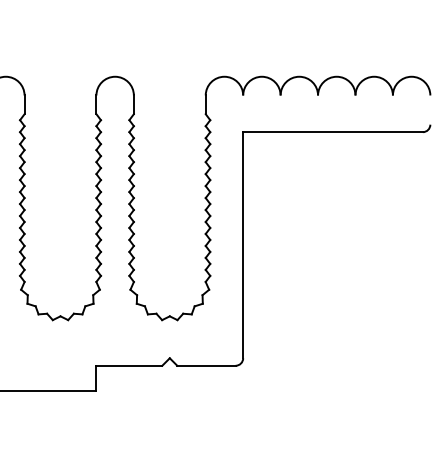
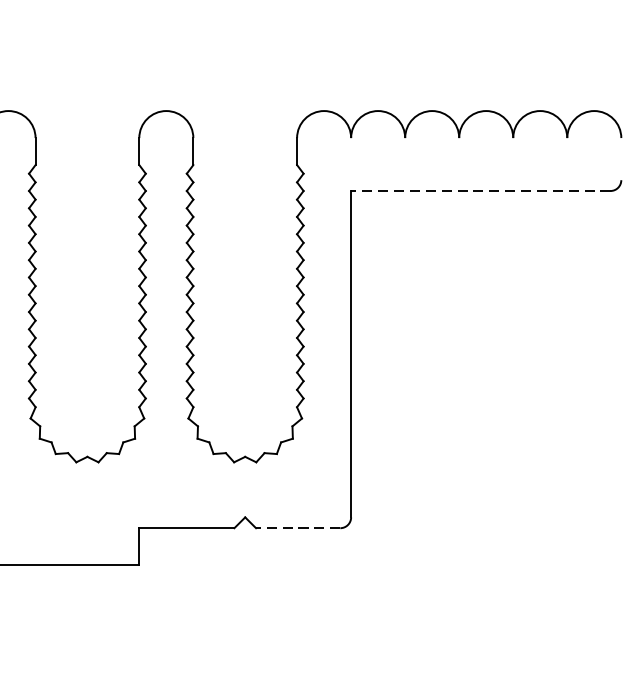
line: (333, 132) -> (481, 191), solid -> dashed
line: (206, 365) -> (298, 527), solid -> dashed

